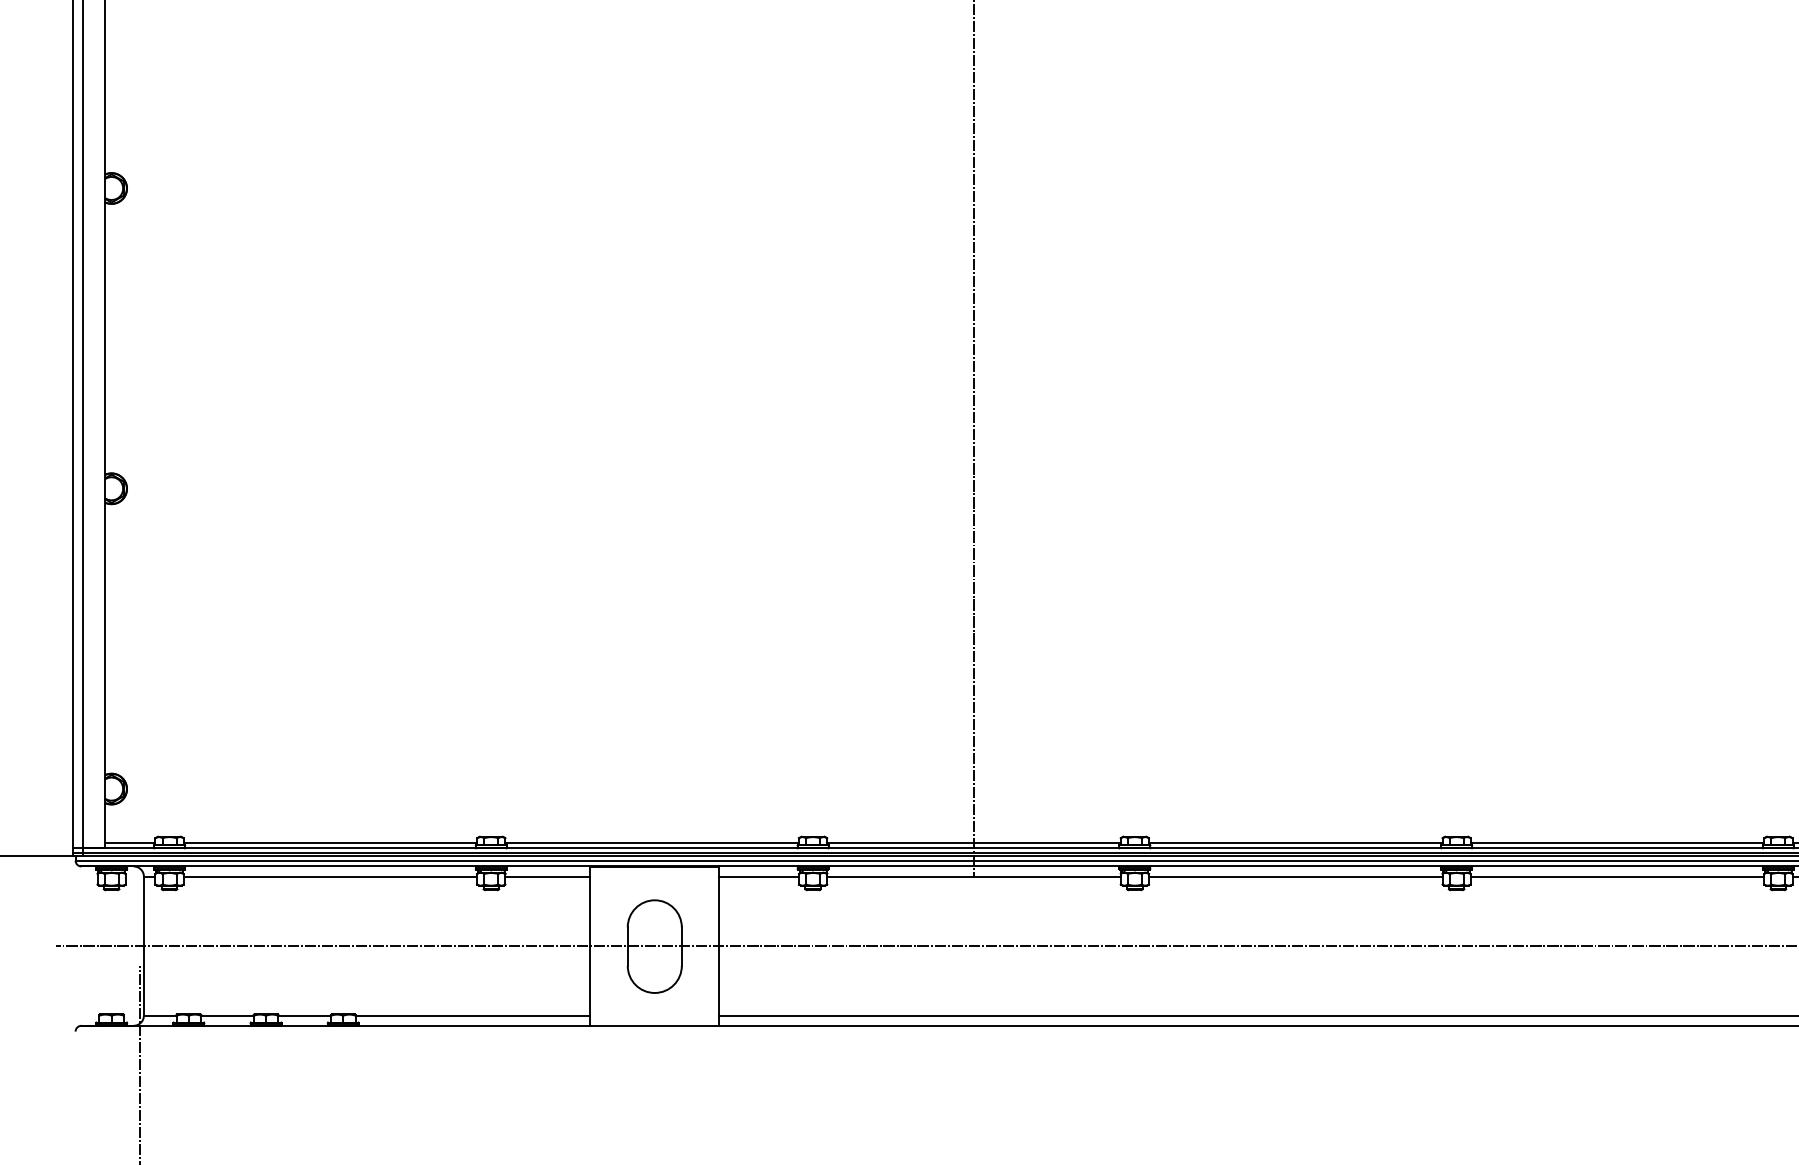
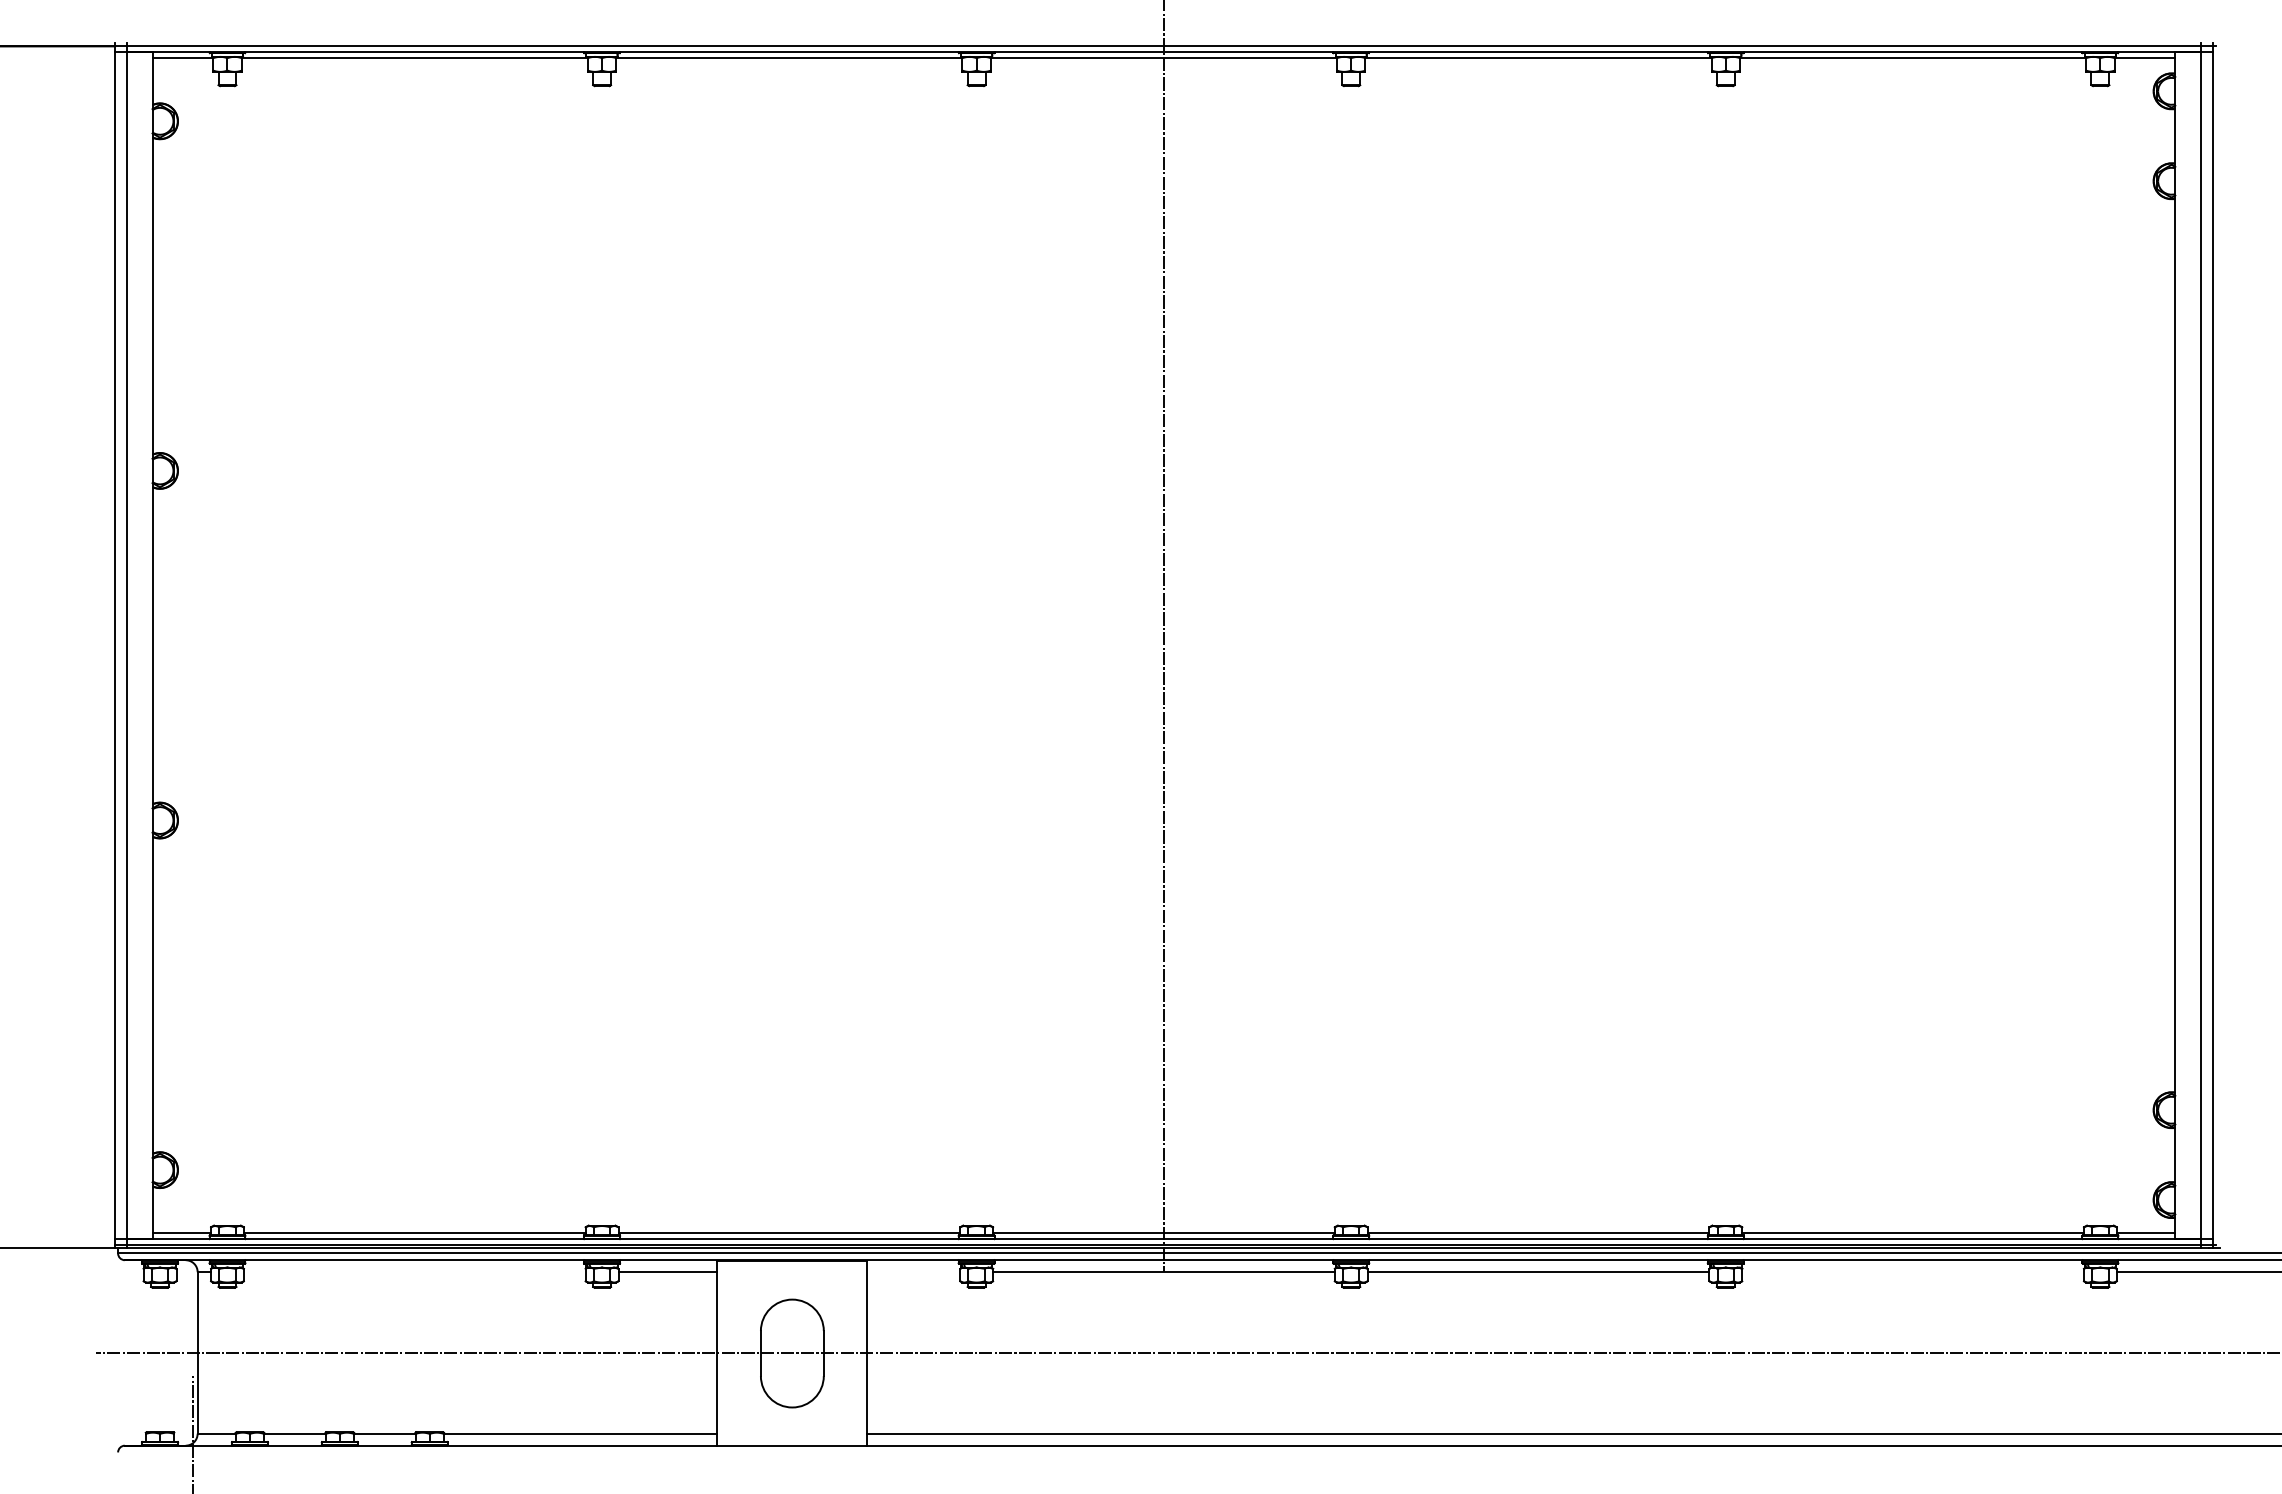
line: (330, 877) -> (414, 1272), removed
line: (758, 877) -> (913, 1272), removed
line: (1616, 877) -> (1912, 1272), removed

